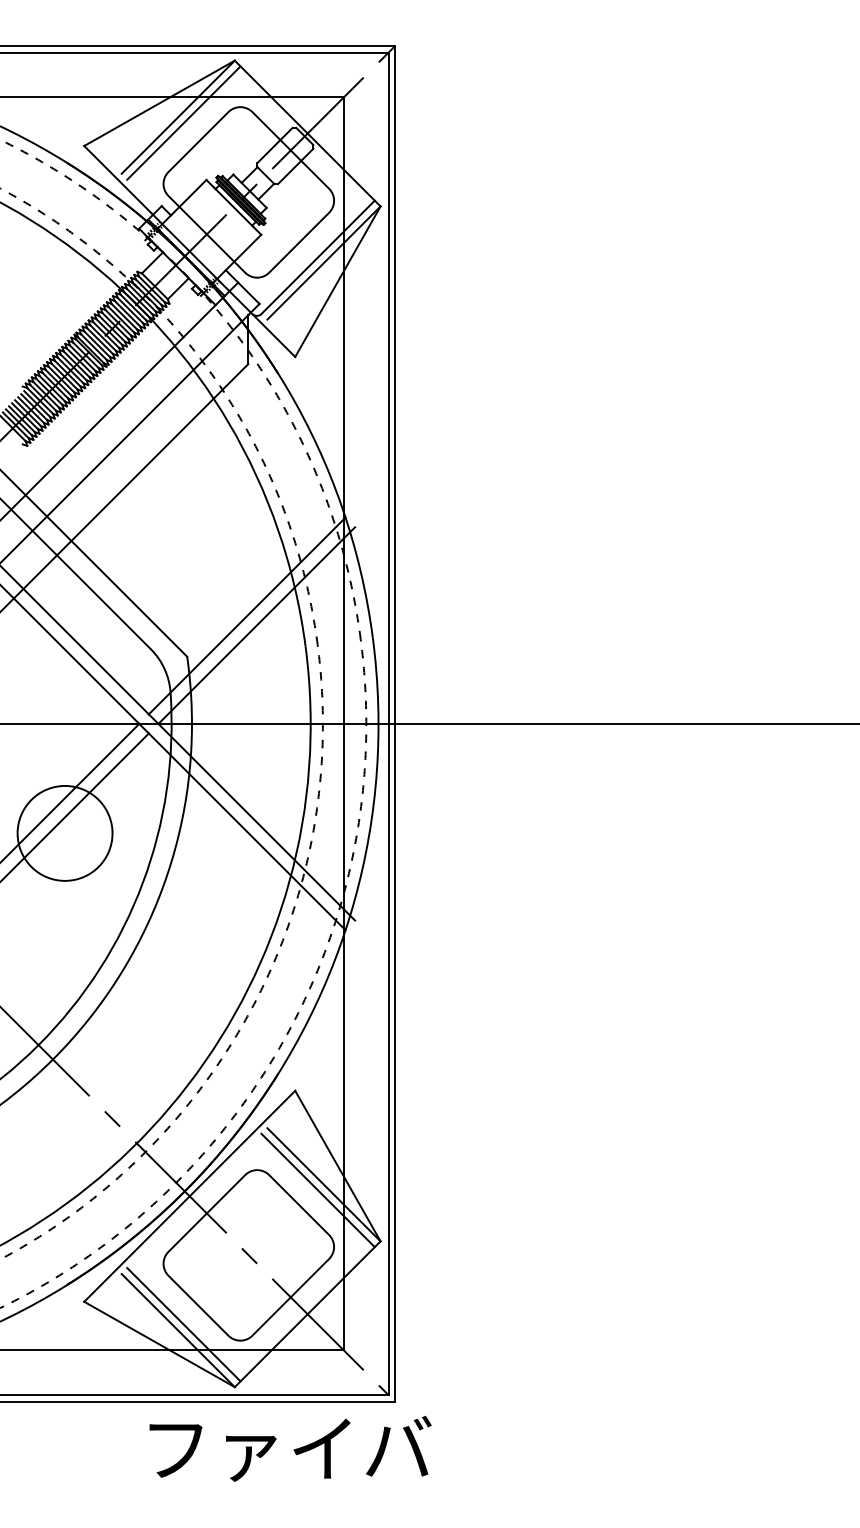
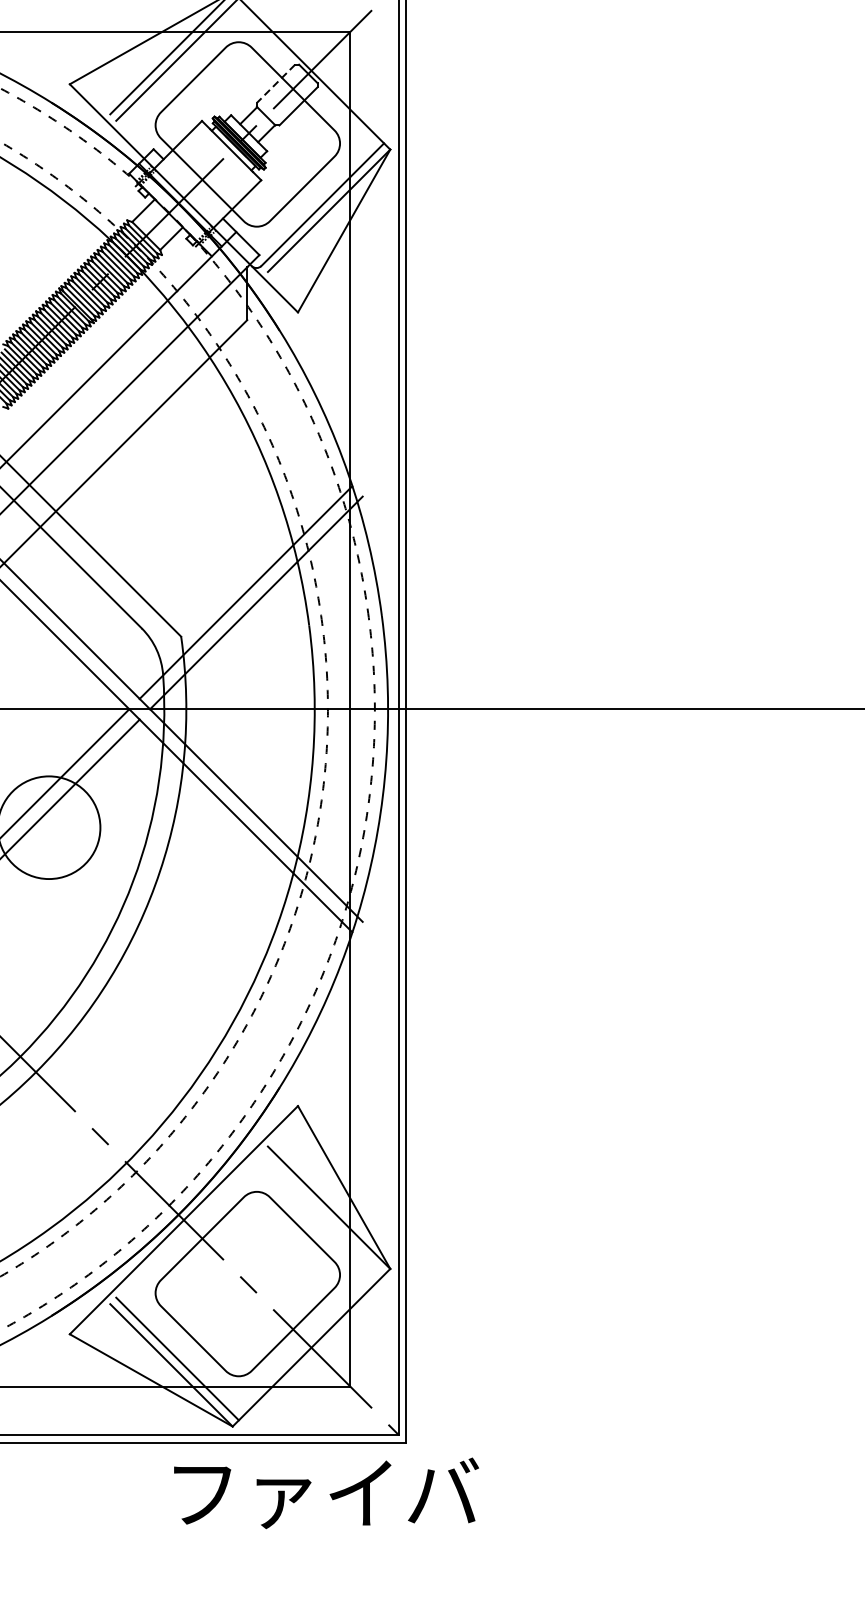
line: (274, 145) -> (275, 83), solid -> dashed
line: (317, 1190) -> (322, 1213), removed
text: (290, 1448) -> (326, 1492), moved

